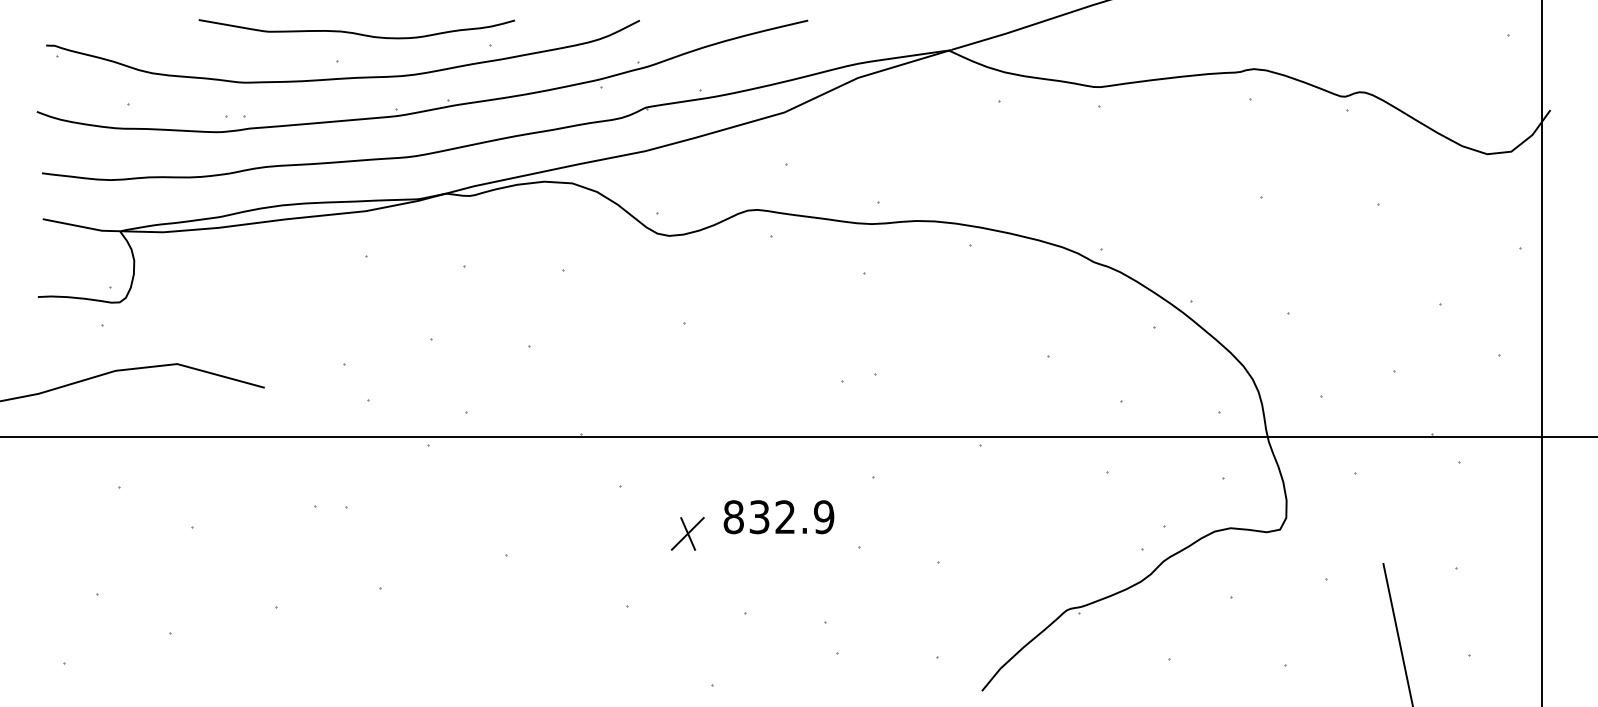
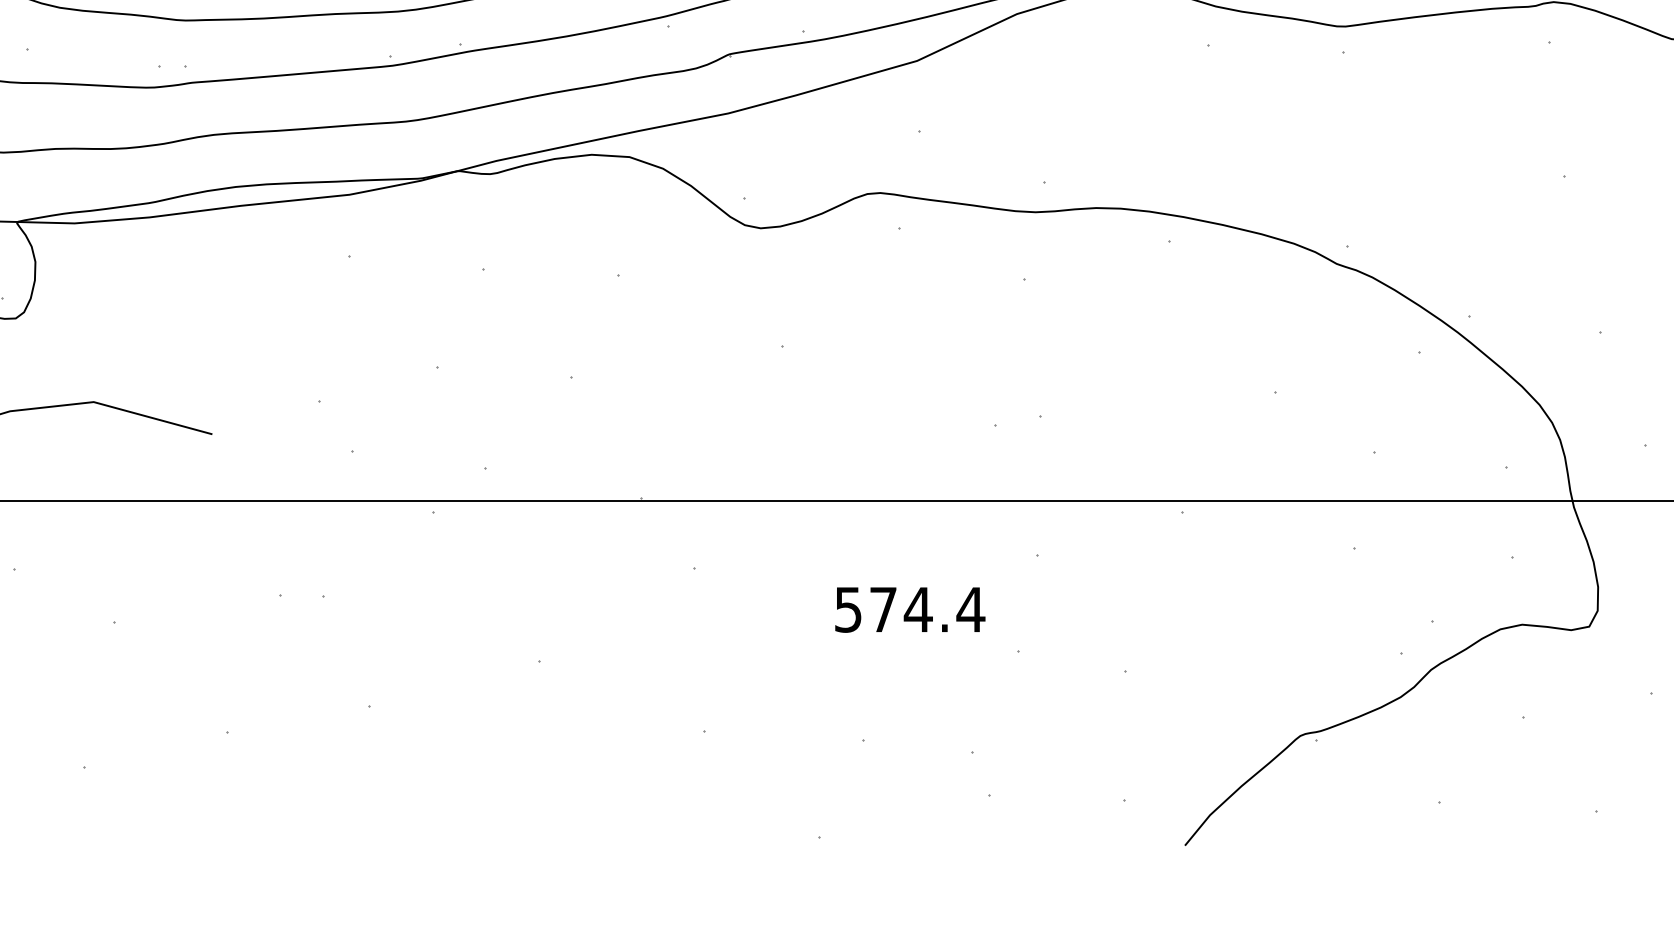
text: (778, 517) -> (909, 610), 832.9 -> 574.4
part: (687, 533) -> (785, 631), removed

